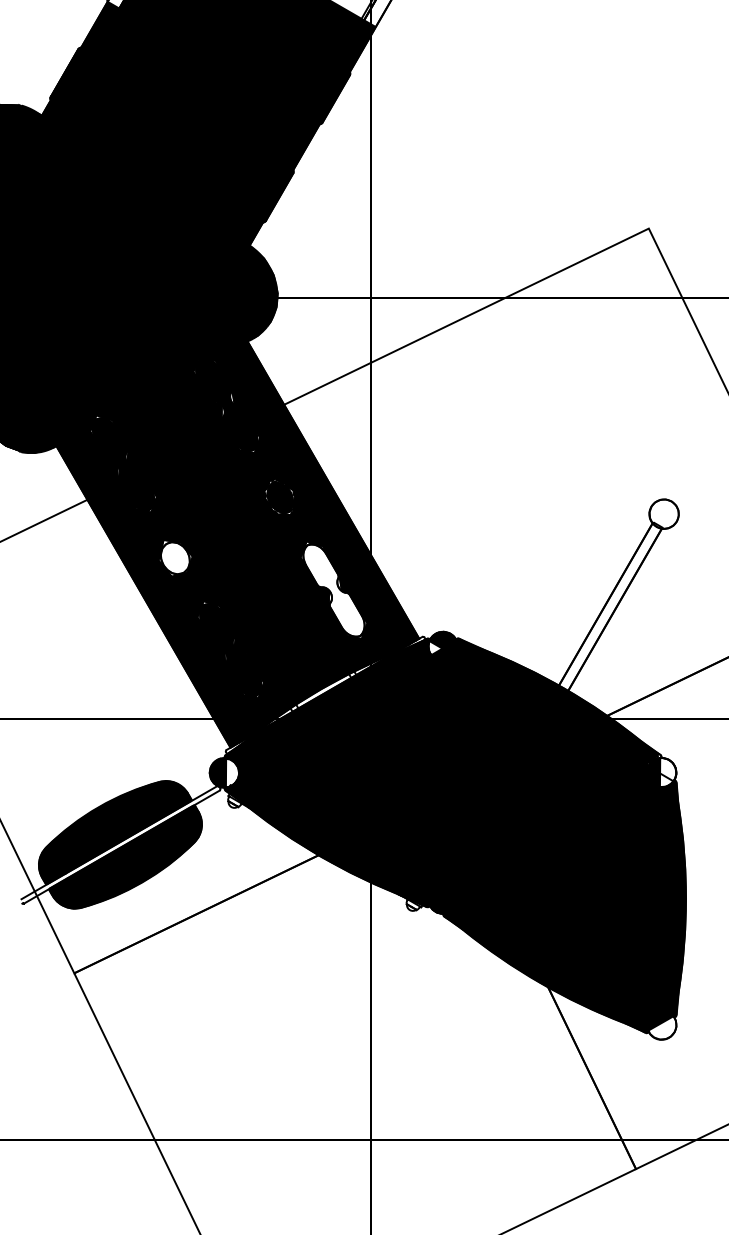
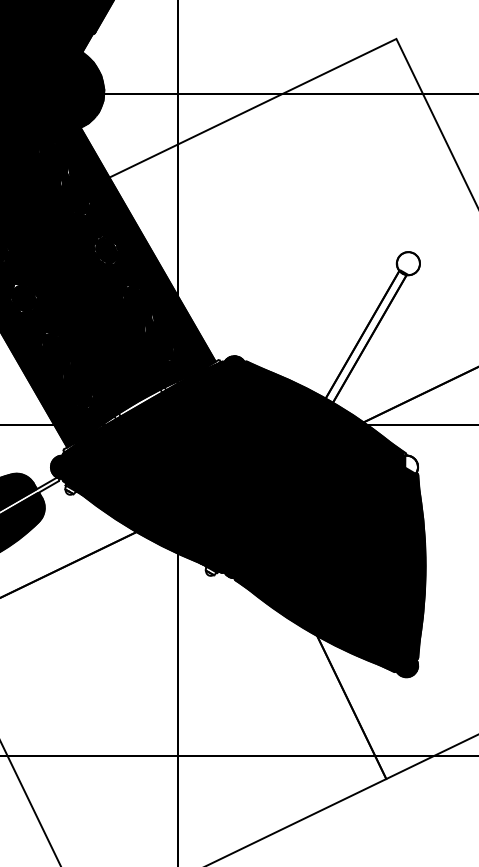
fill: (174, 558) -> (23, 298), added
fill: (333, 590) -> (148, 323), added
fill: (435, 648) -> (228, 369), added
fill: (232, 772) -> (68, 466), added
fill: (666, 780) -> (410, 473), added
fill: (662, 1027) -> (407, 667), added

